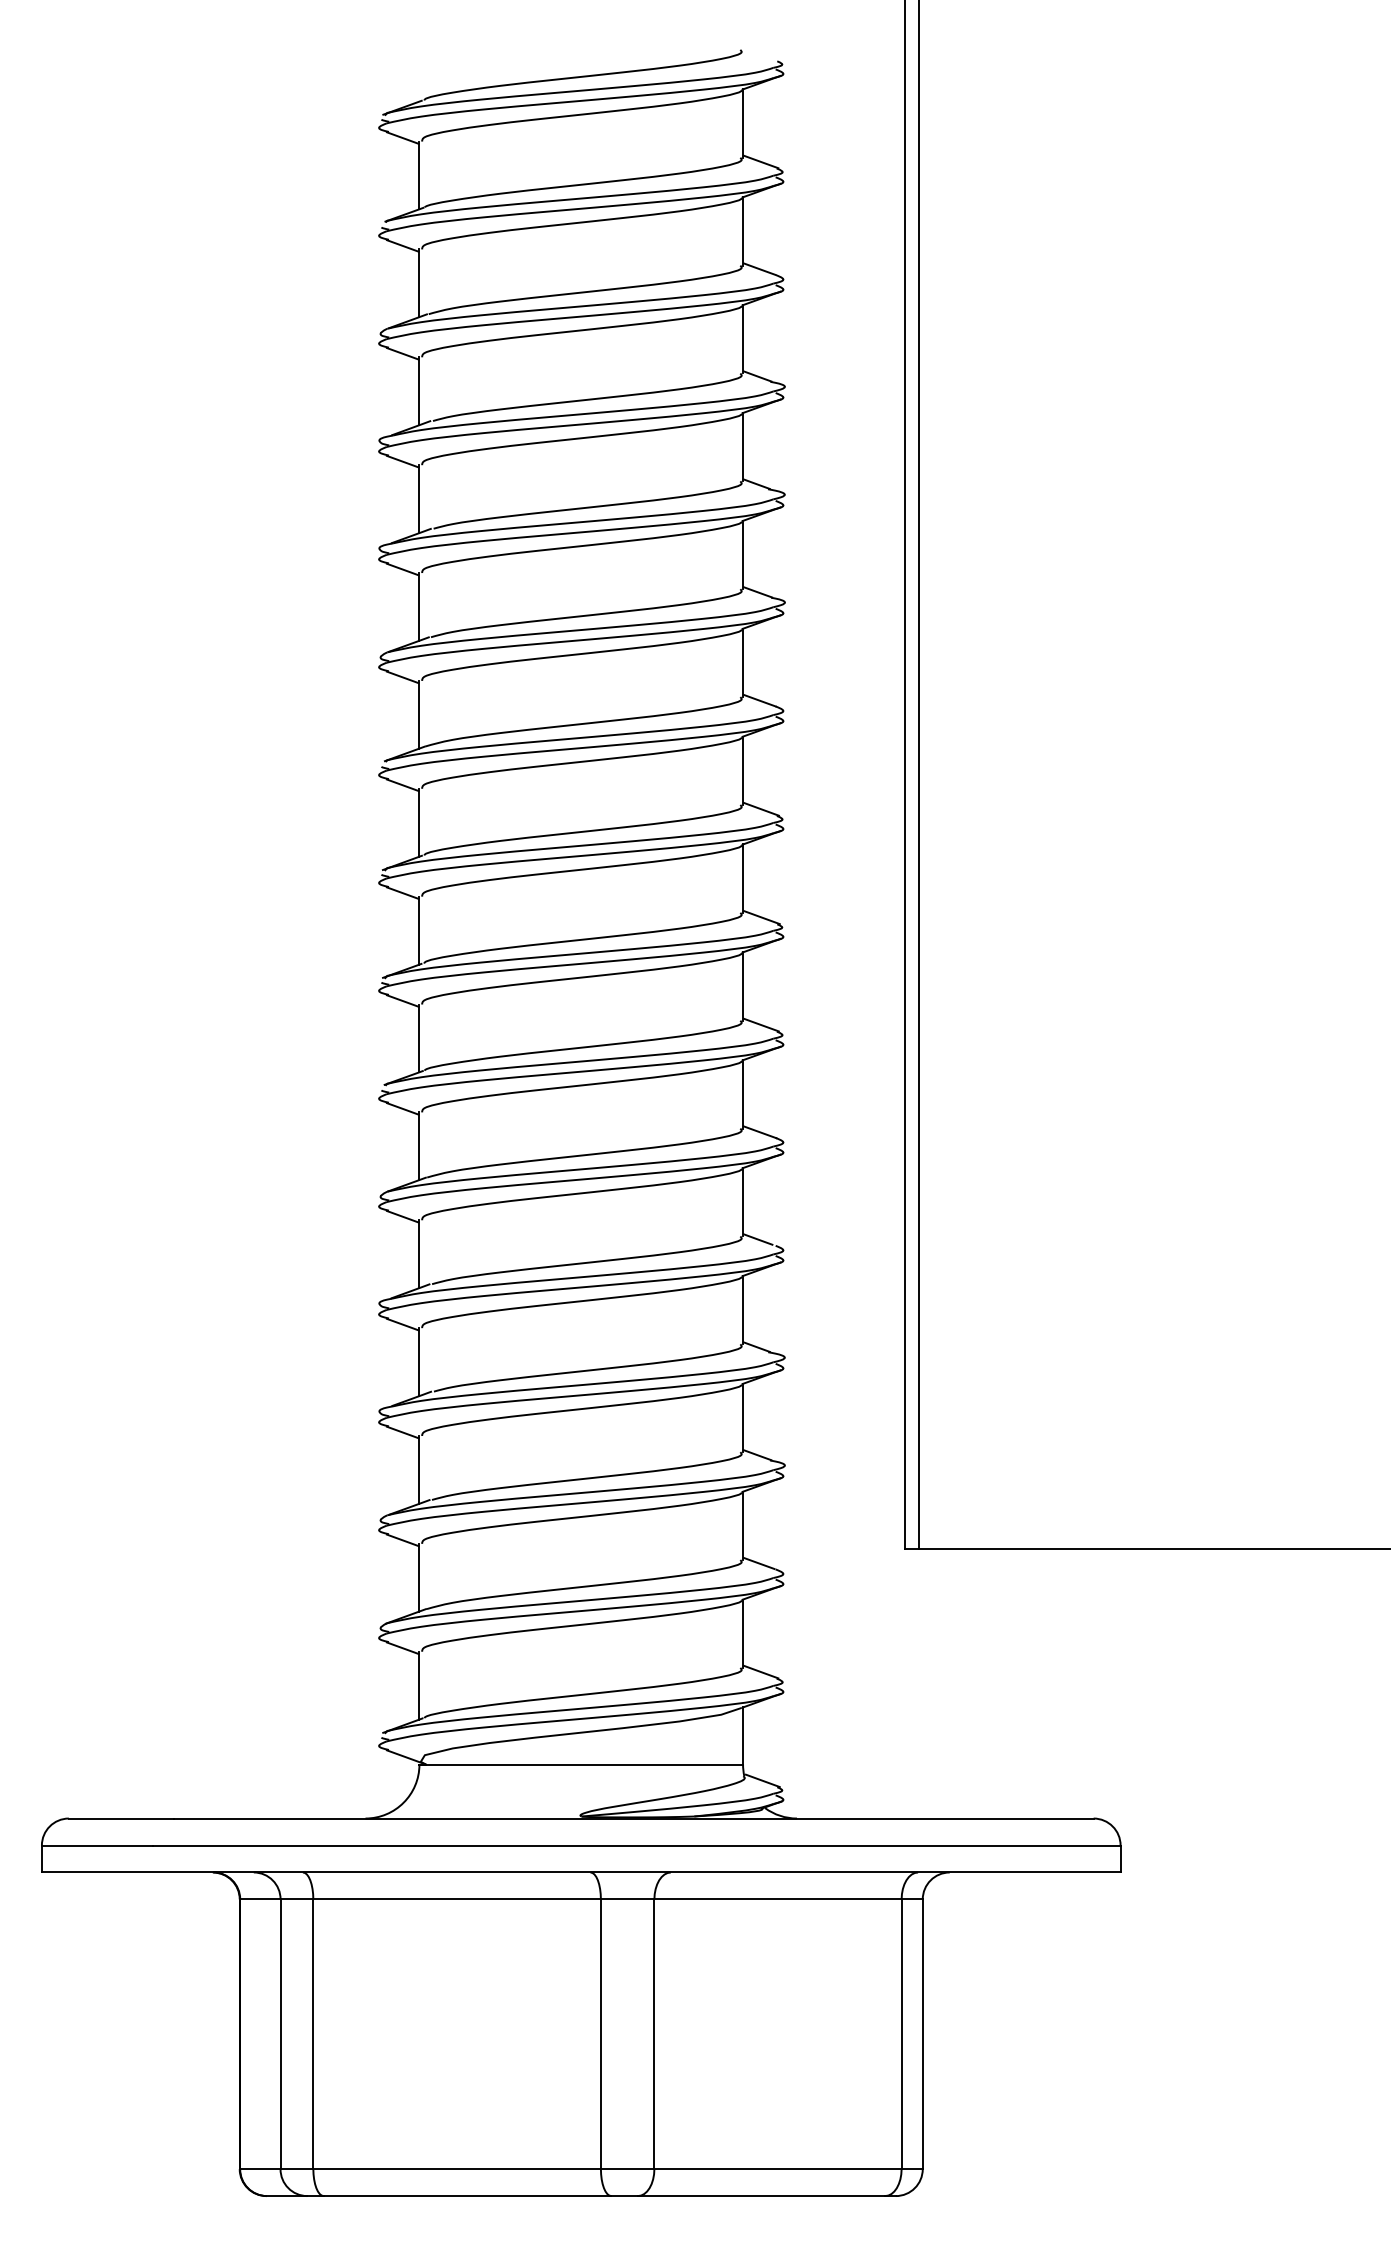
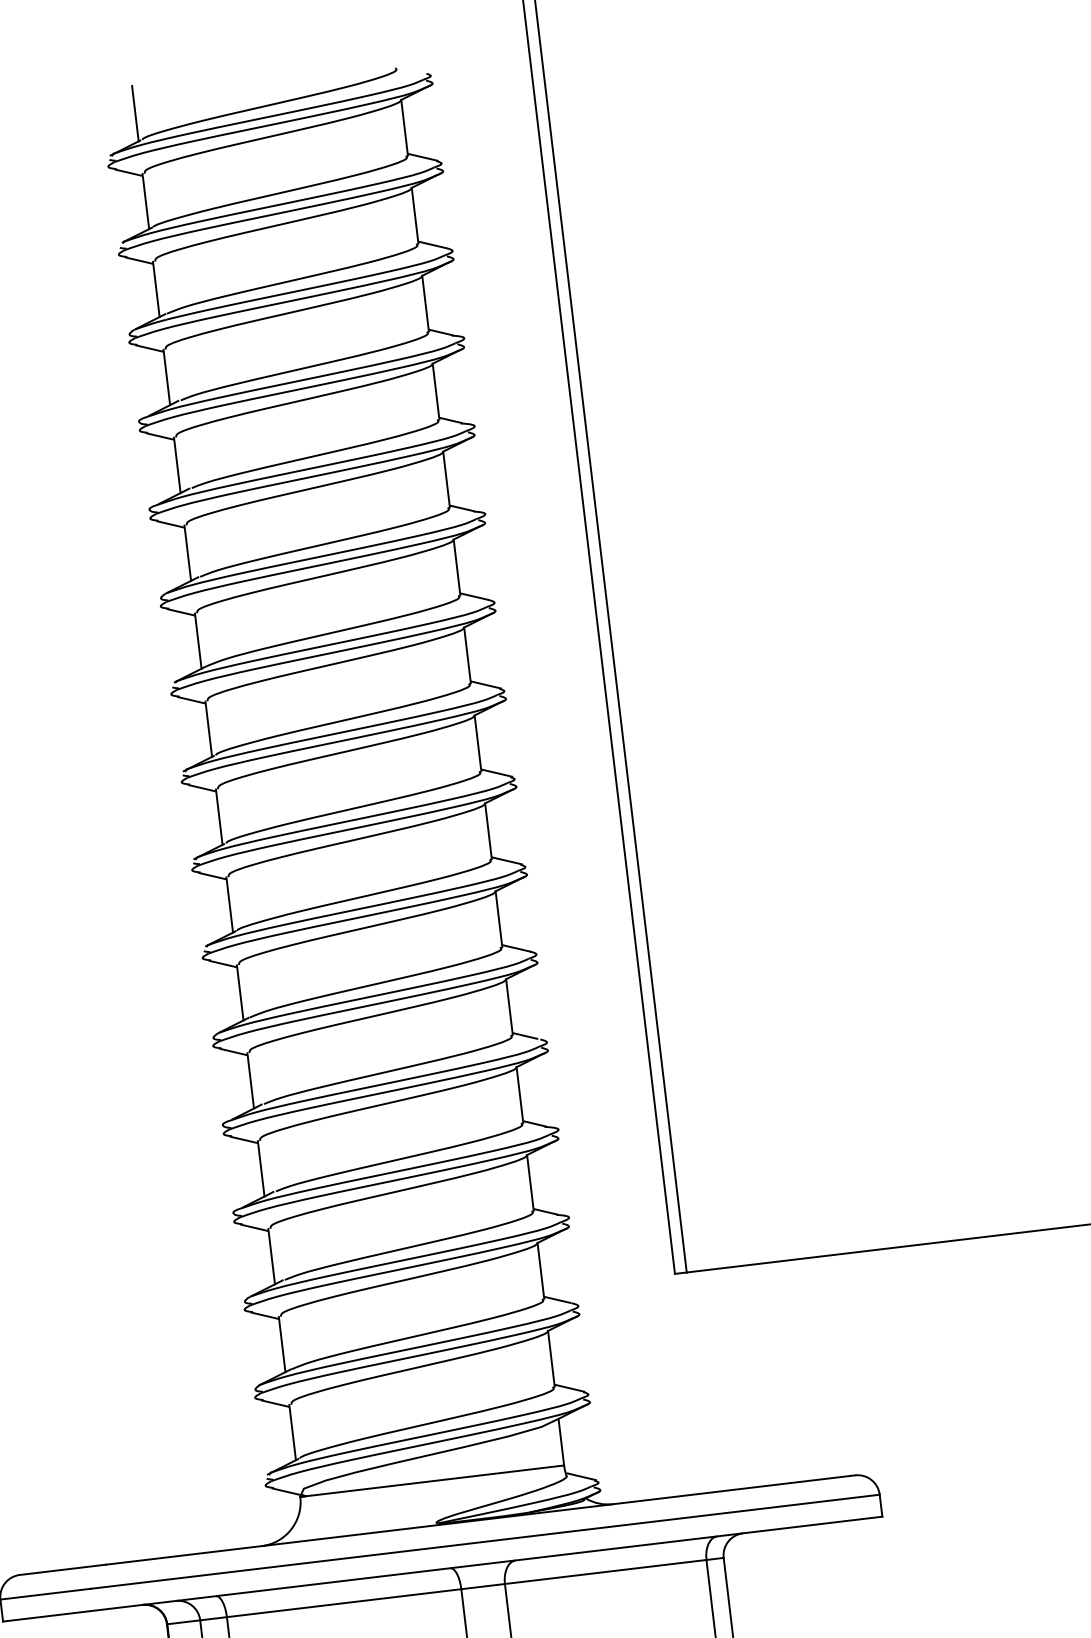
line: (419, 67) -> (135, 113), added

